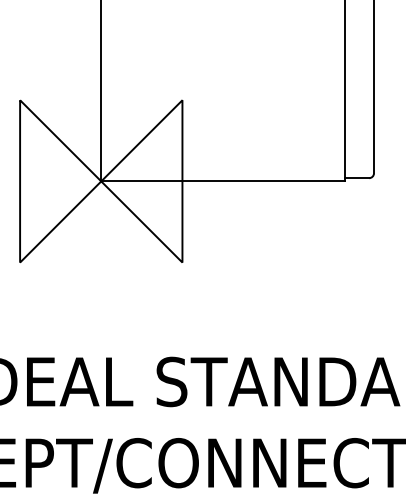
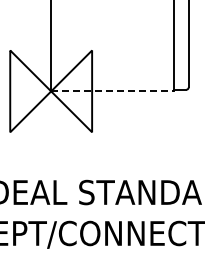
line: (224, 181) -> (113, 91), solid -> dashed

